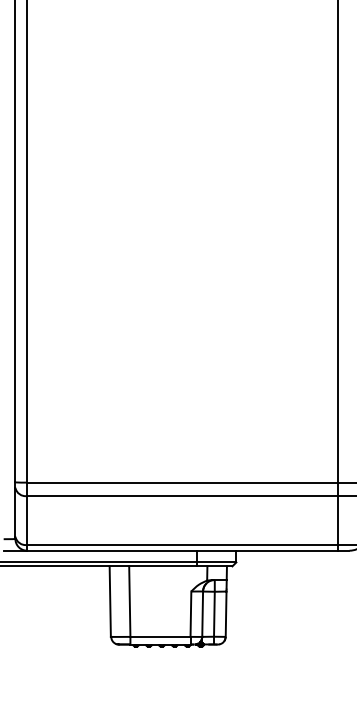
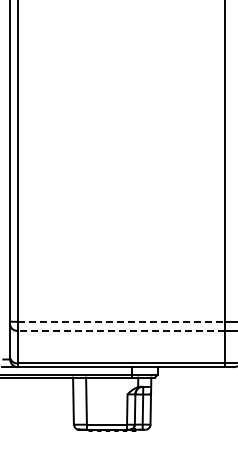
line: (182, 482) -> (121, 321), solid -> dashed
line: (182, 495) -> (121, 330), solid -> dashed

